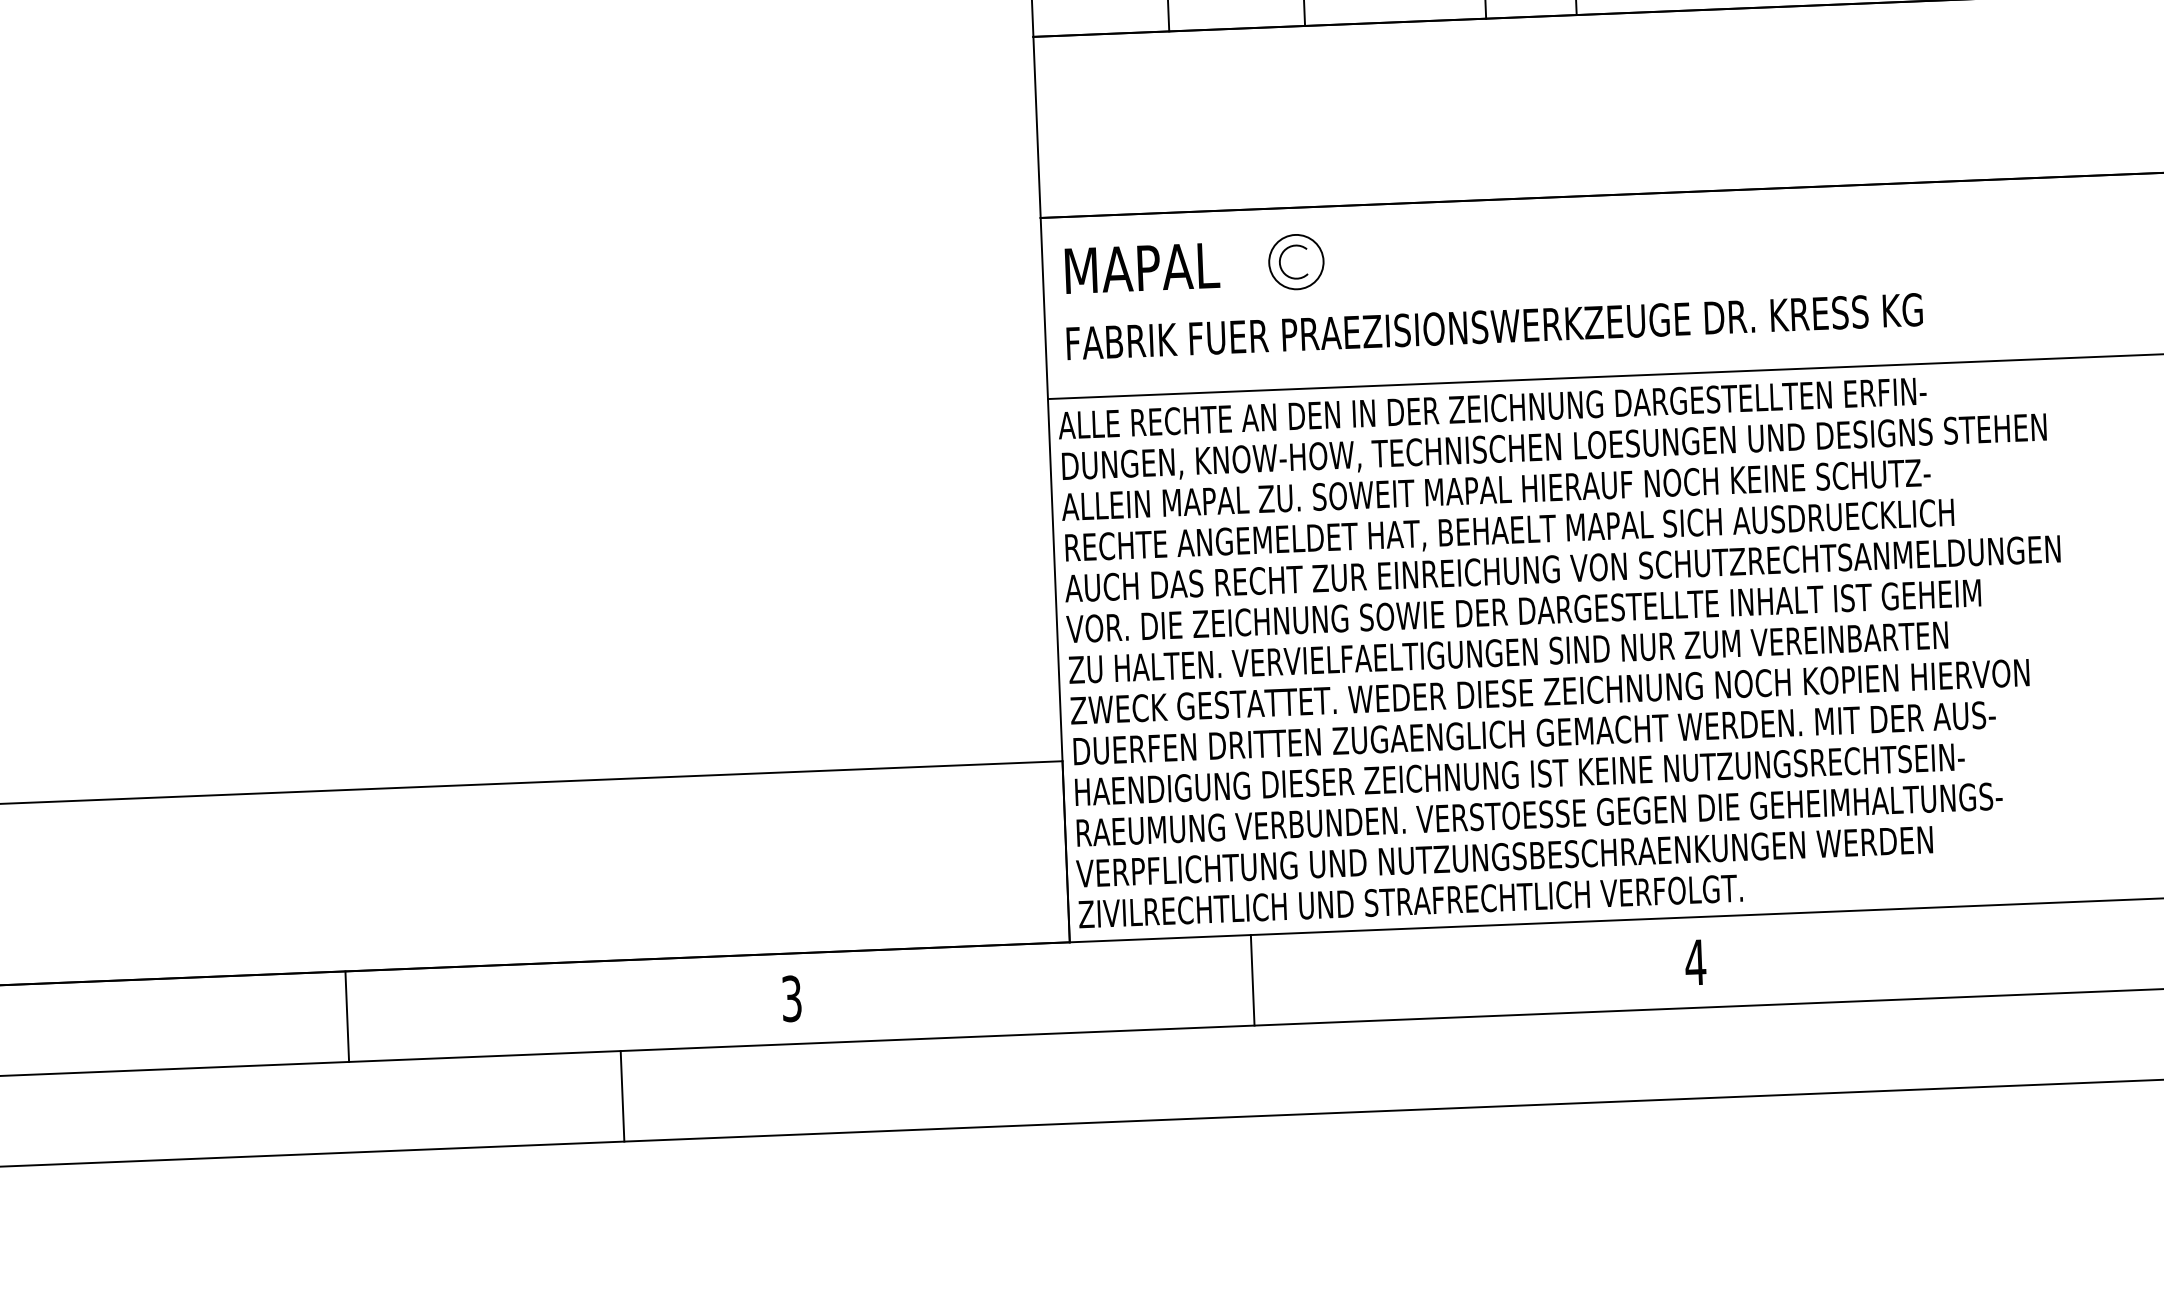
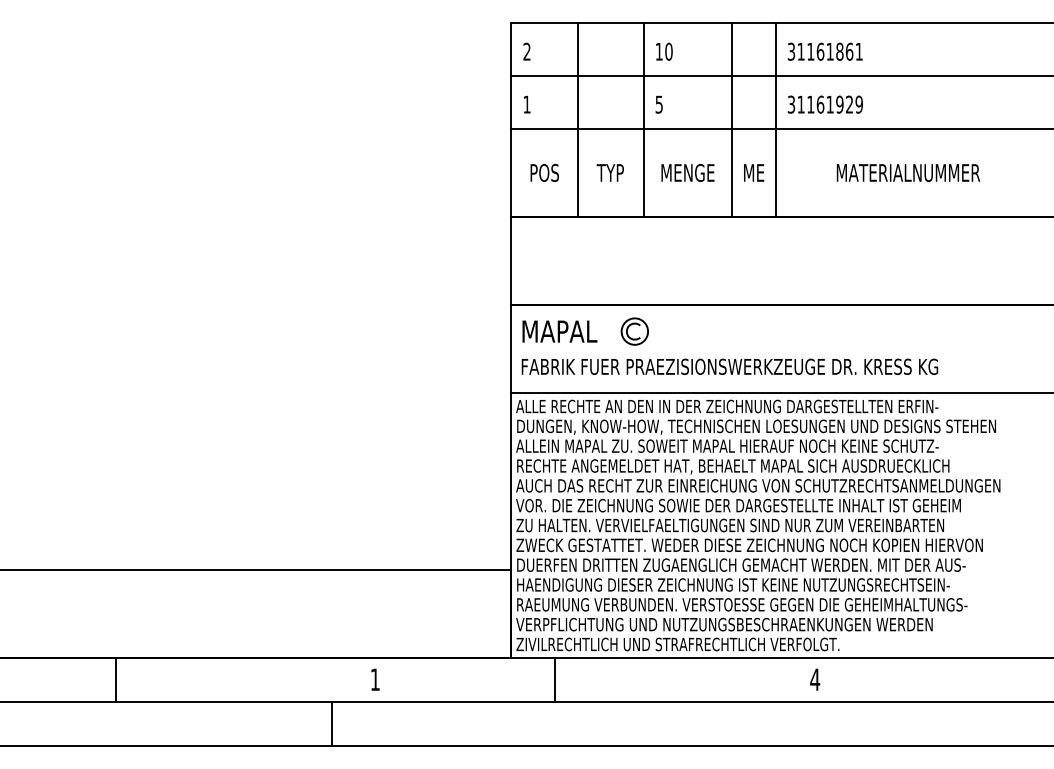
line: (1252, 979) -> (554, 679), moved
text: (790, 998) -> (374, 679), 3 -> 1
line: (346, 1016) -> (115, 679), moved
line: (623, 1095) -> (332, 723), moved

